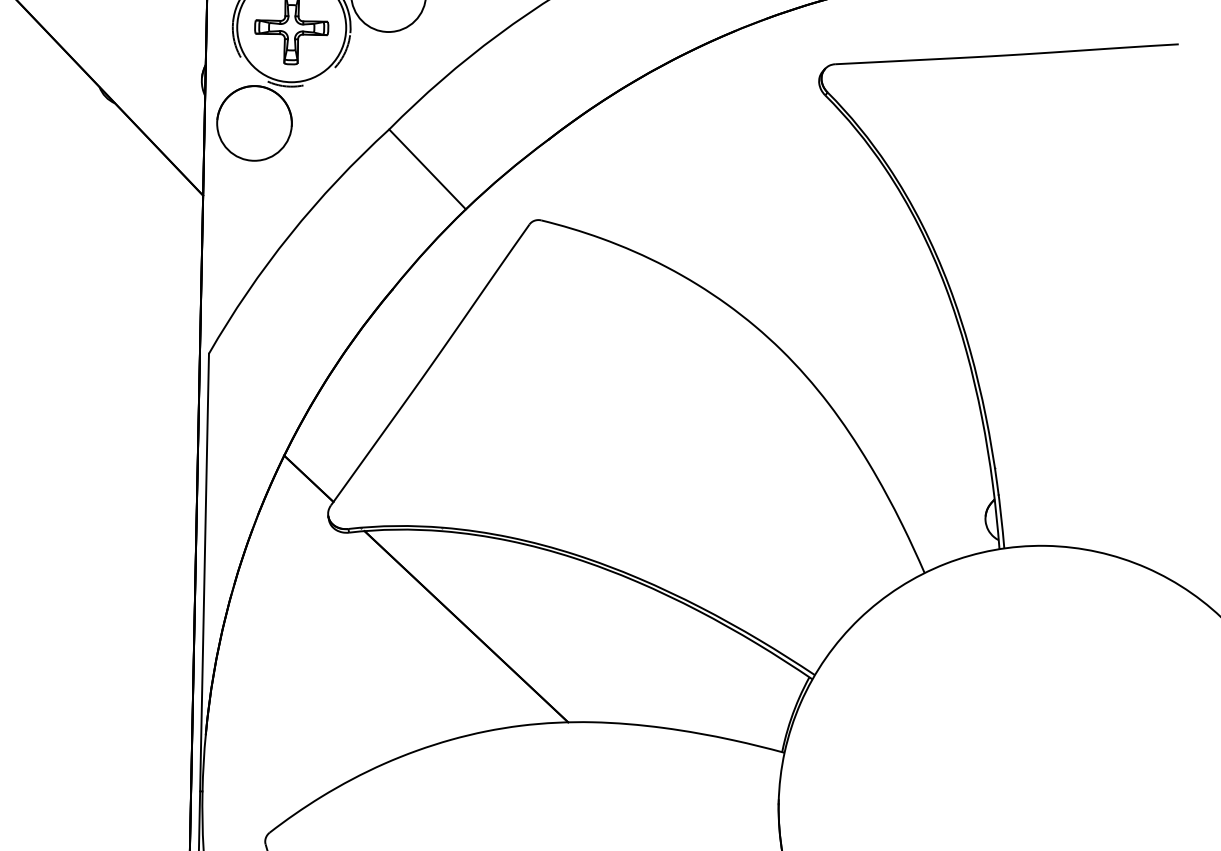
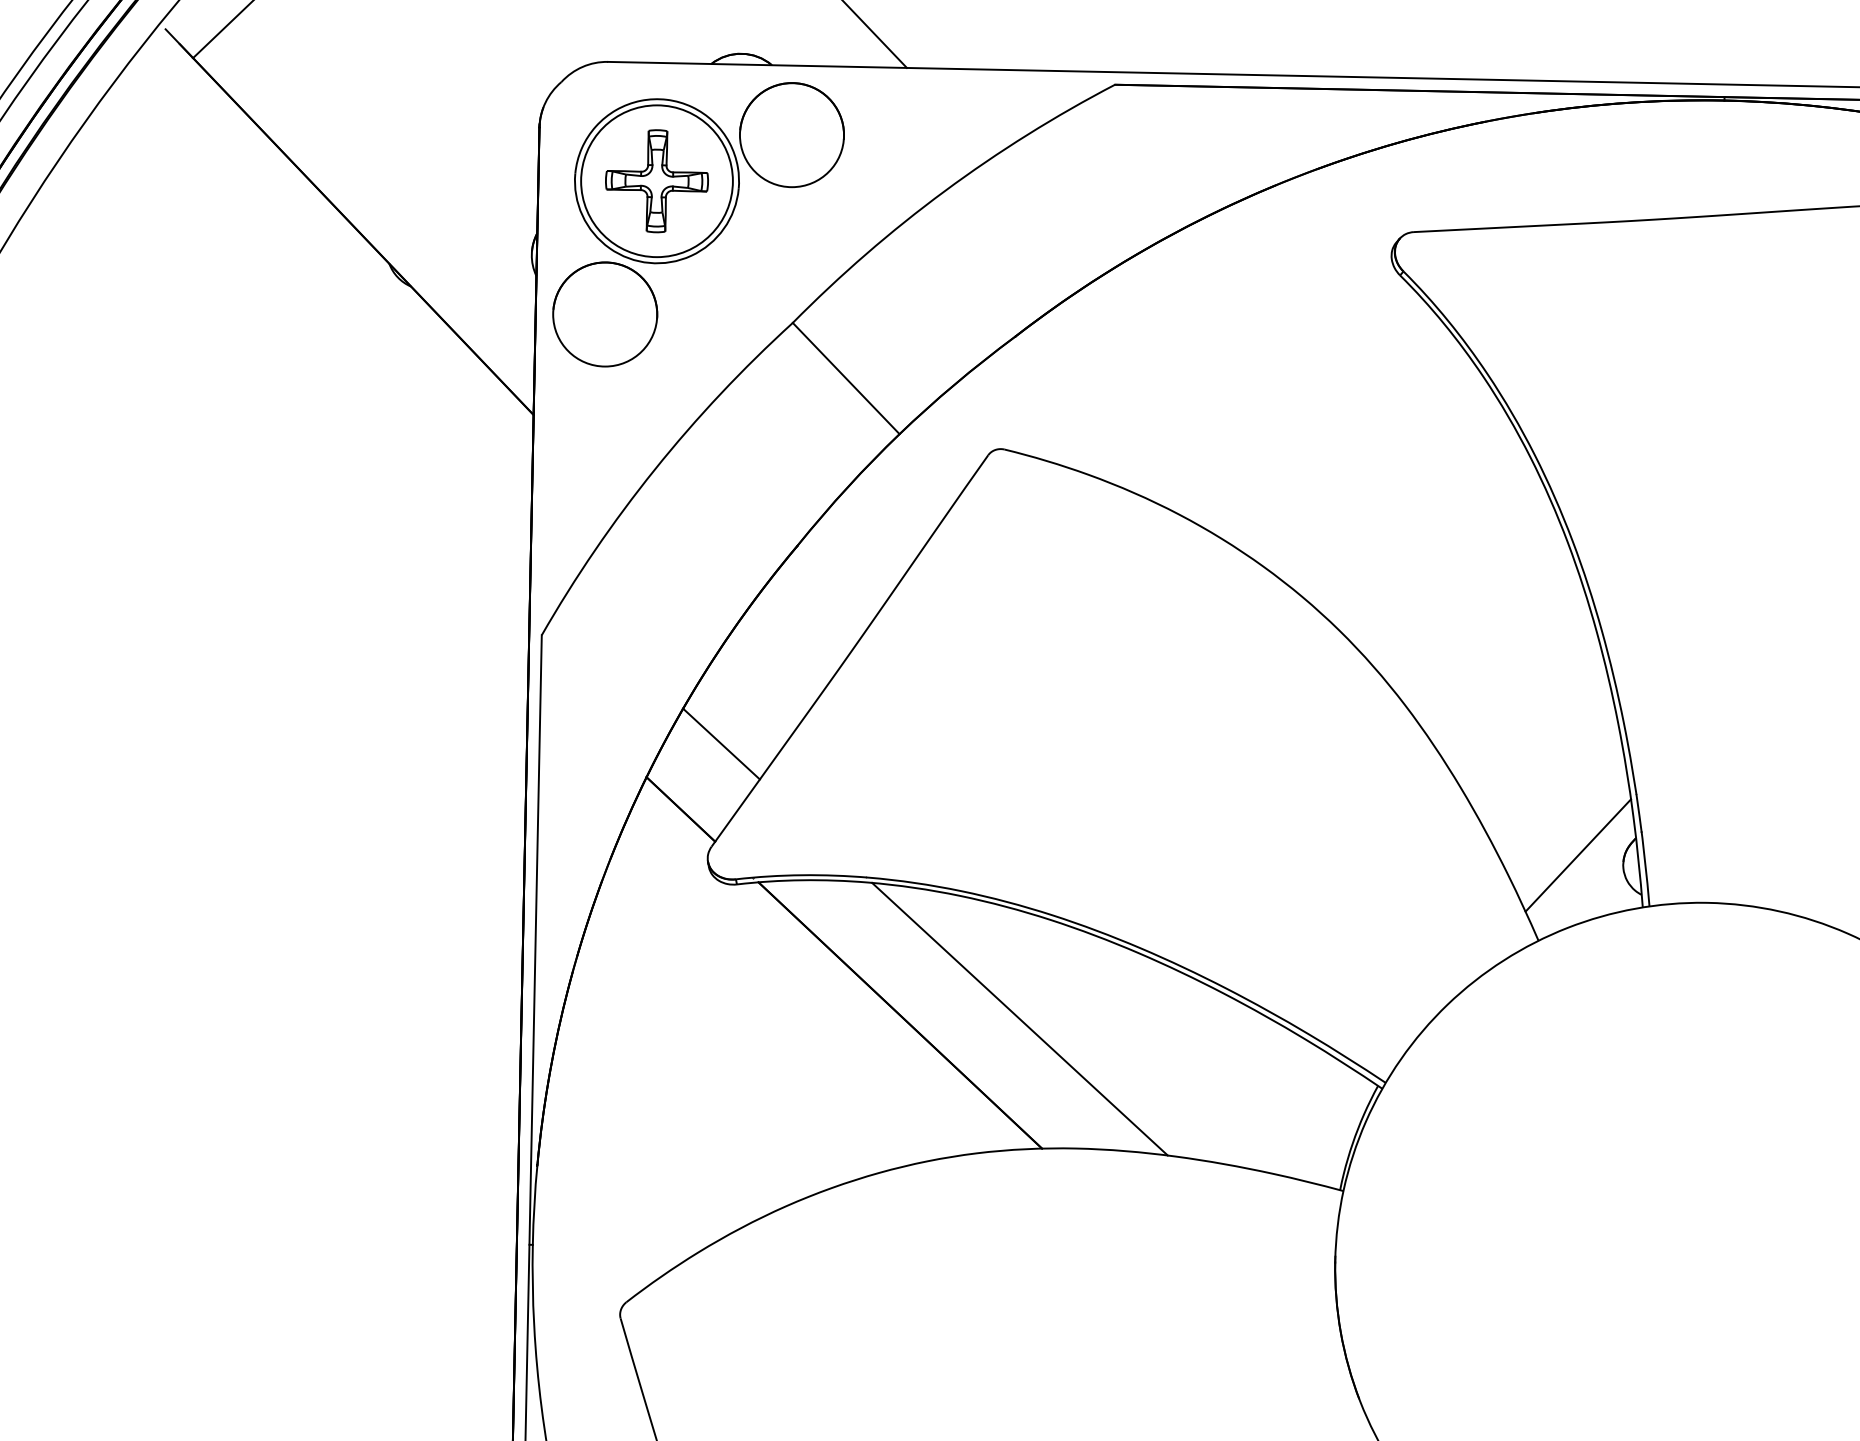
arc: (286, 86) -> (649, 262), dashed -> solid
line: (338, 431) -> (721, 743), added
line: (953, 511) -> (1578, 855), added
line: (551, 628) -> (1019, 1018), added

